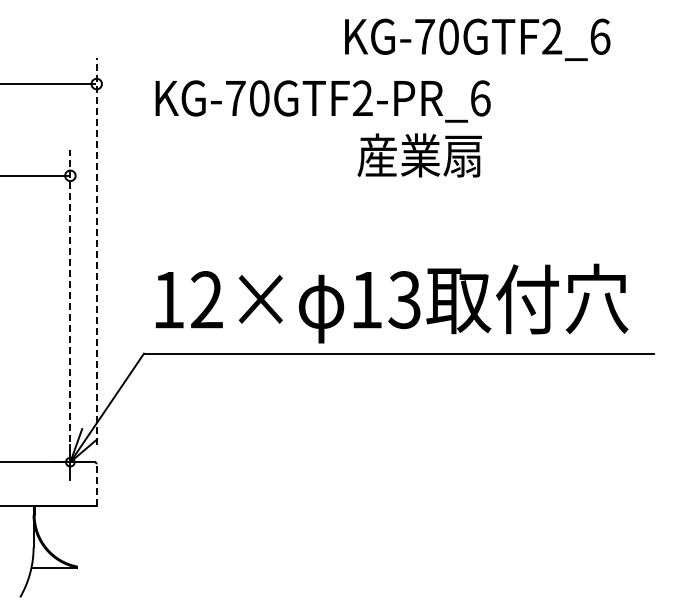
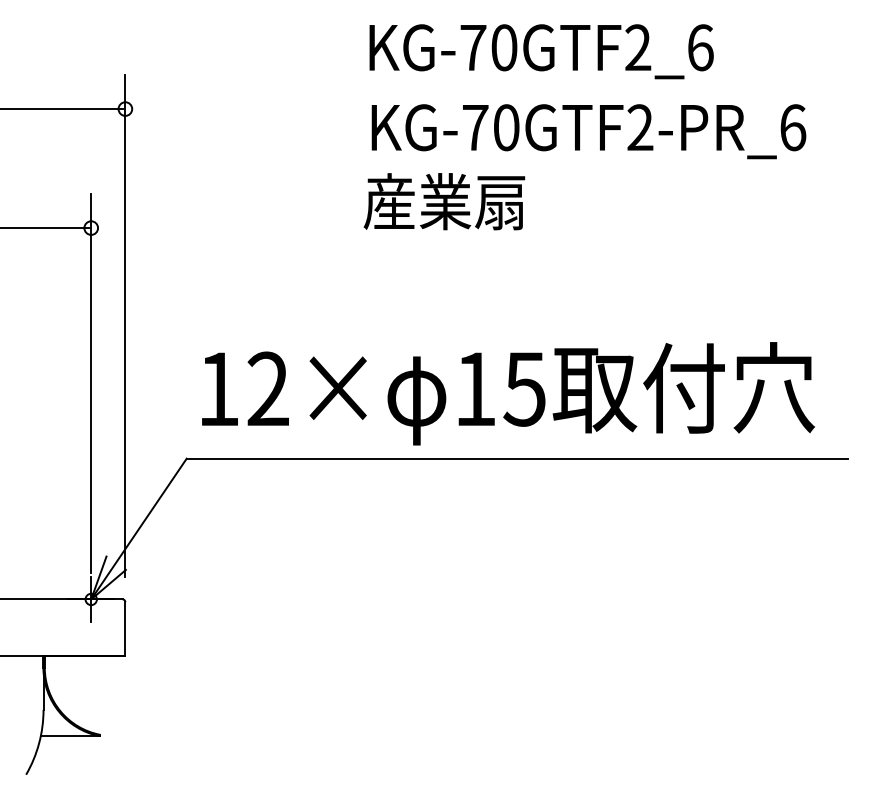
text: (477, 39) -> (541, 51), moved
text: (322, 101) -> (588, 131), moved
text: (419, 155) -> (444, 201), moved
line: (96, 250) -> (125, 324), dashed -> solid
line: (70, 295) -> (91, 383), dashed -> solid
text: (404, 299) -> (524, 388), 13 -> 15
line: (96, 485) -> (125, 629), dashed -> solid

